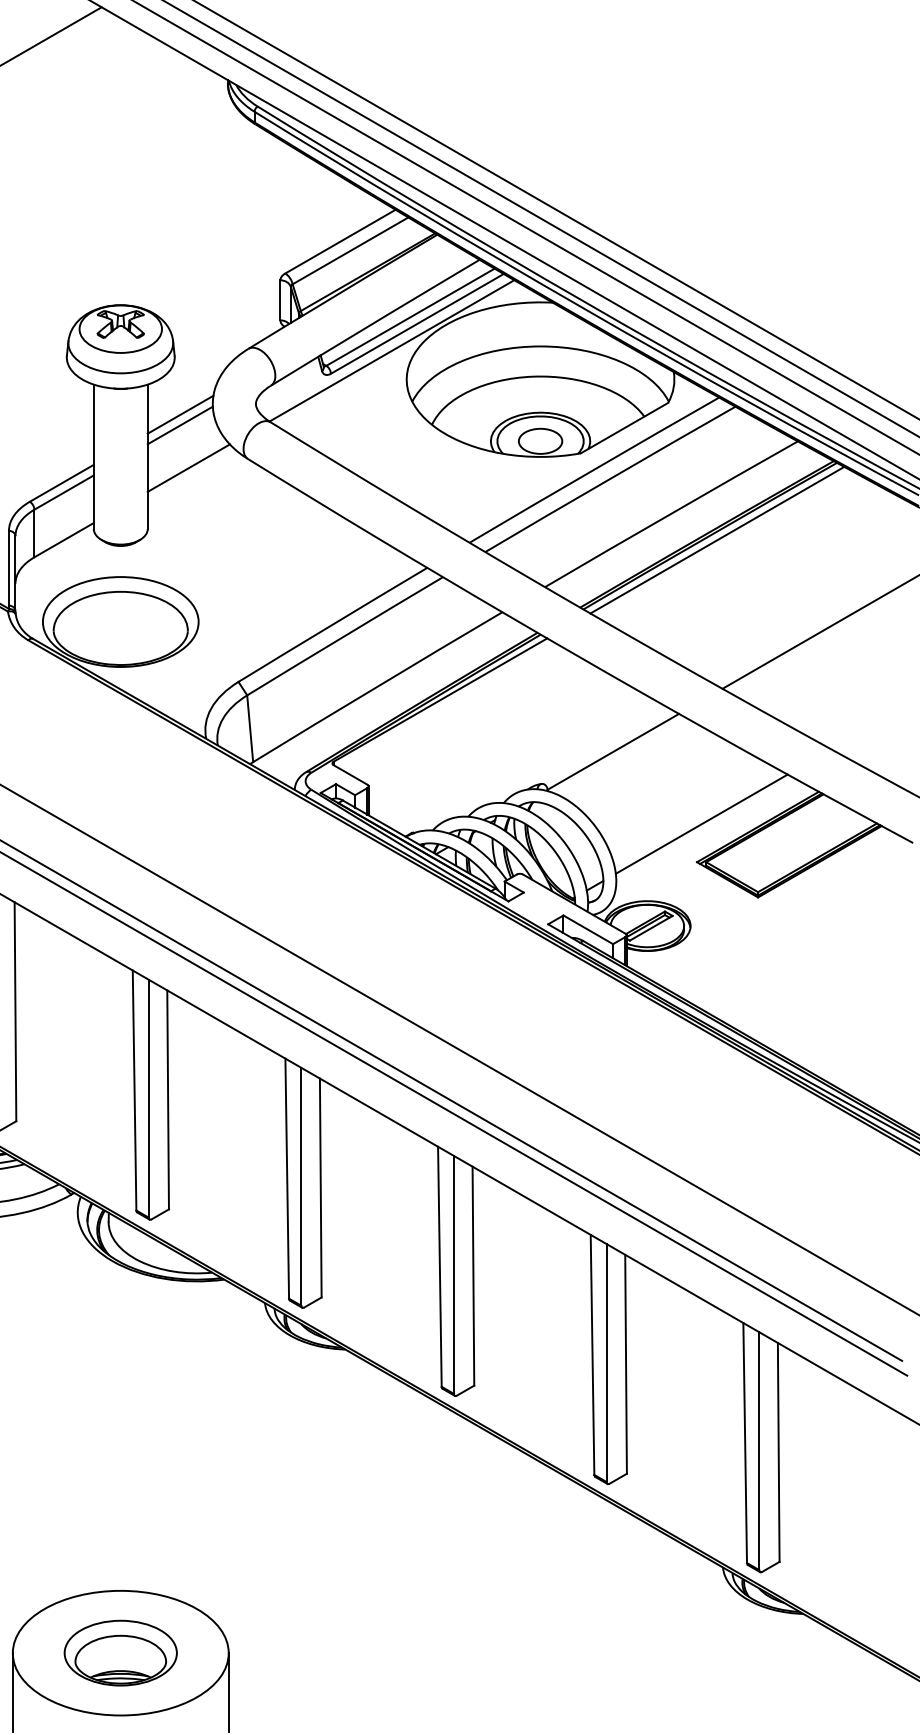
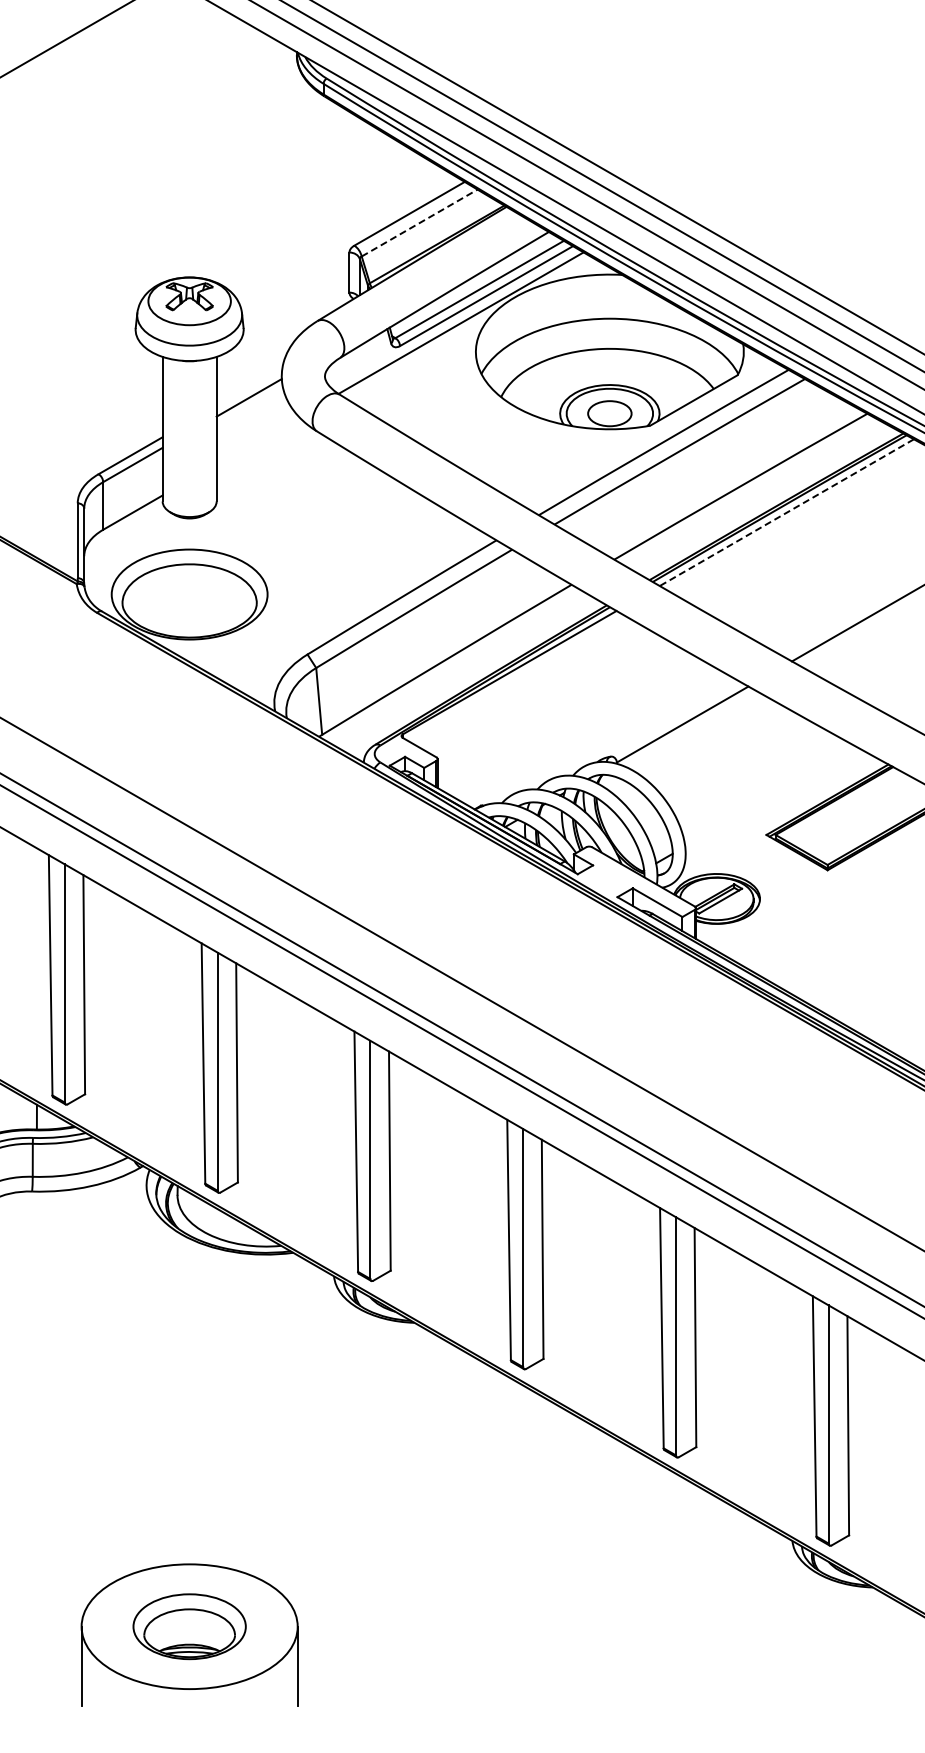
line: (350, 251) -> (419, 223), solid -> dashed
line: (180, 415) -> (249, 387), removed
line: (188, 468) -> (257, 440), removed
line: (717, 540) -> (786, 512), solid -> dashed
line: (702, 823) -> (771, 796), removed

